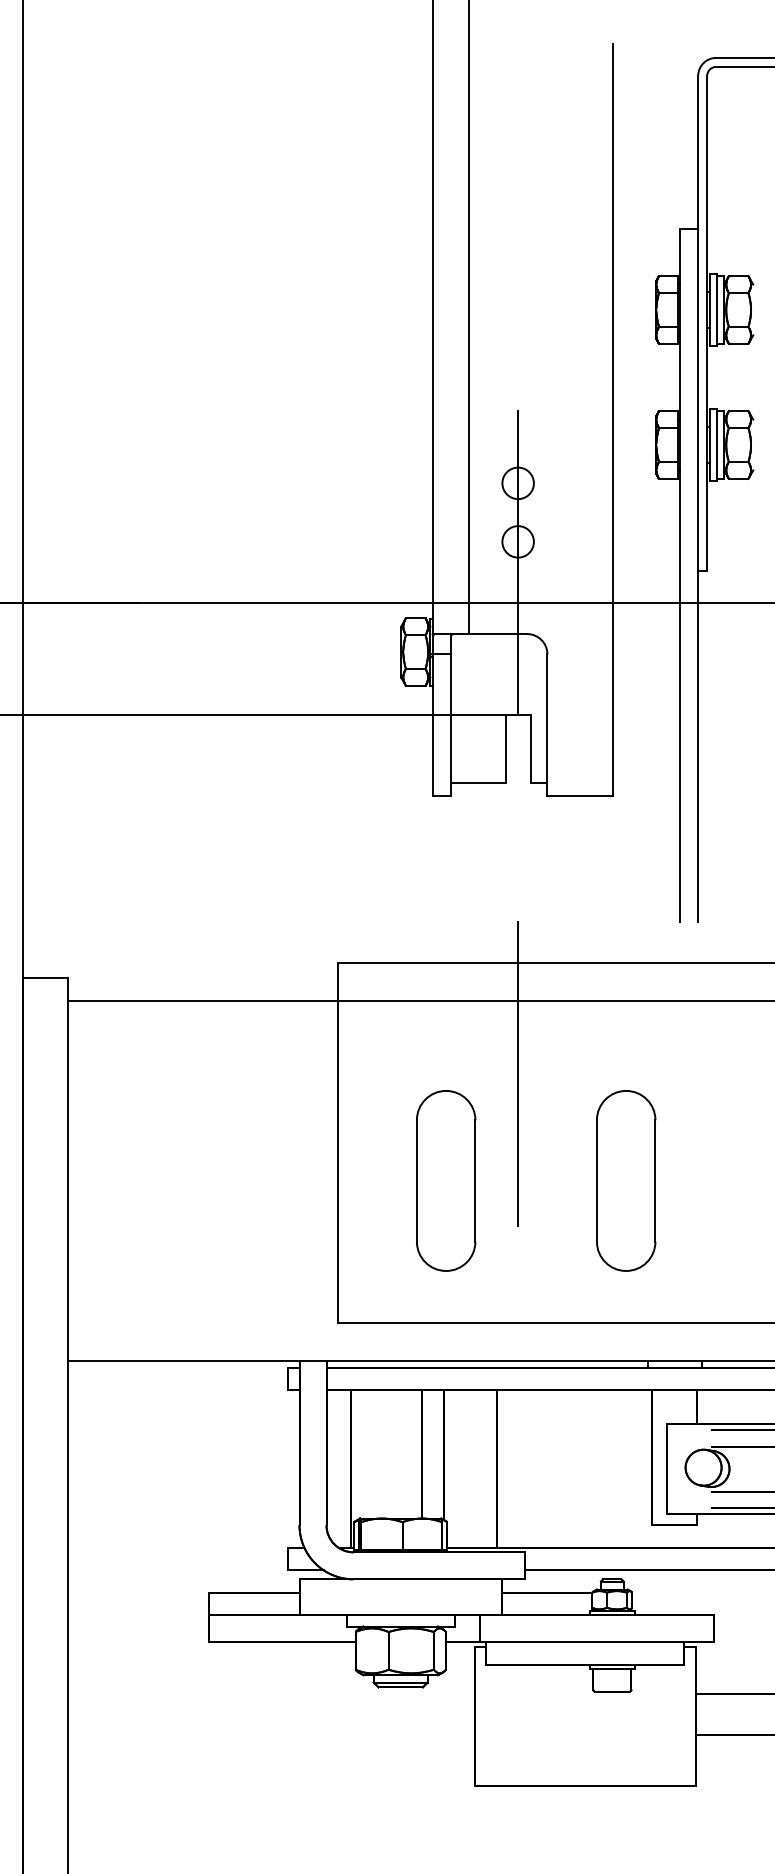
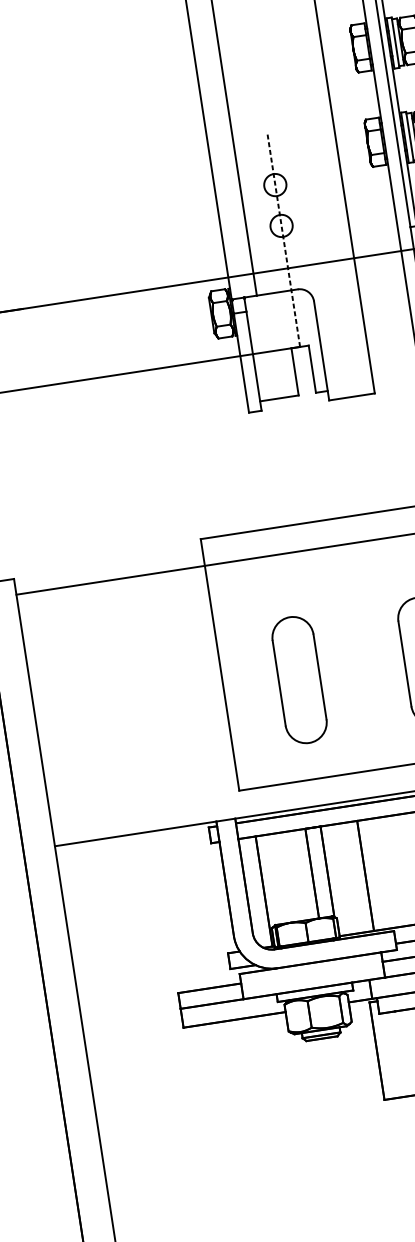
line: (518, 562) -> (284, 240), solid -> dashed
line: (518, 1074) -> (338, 598), removed

